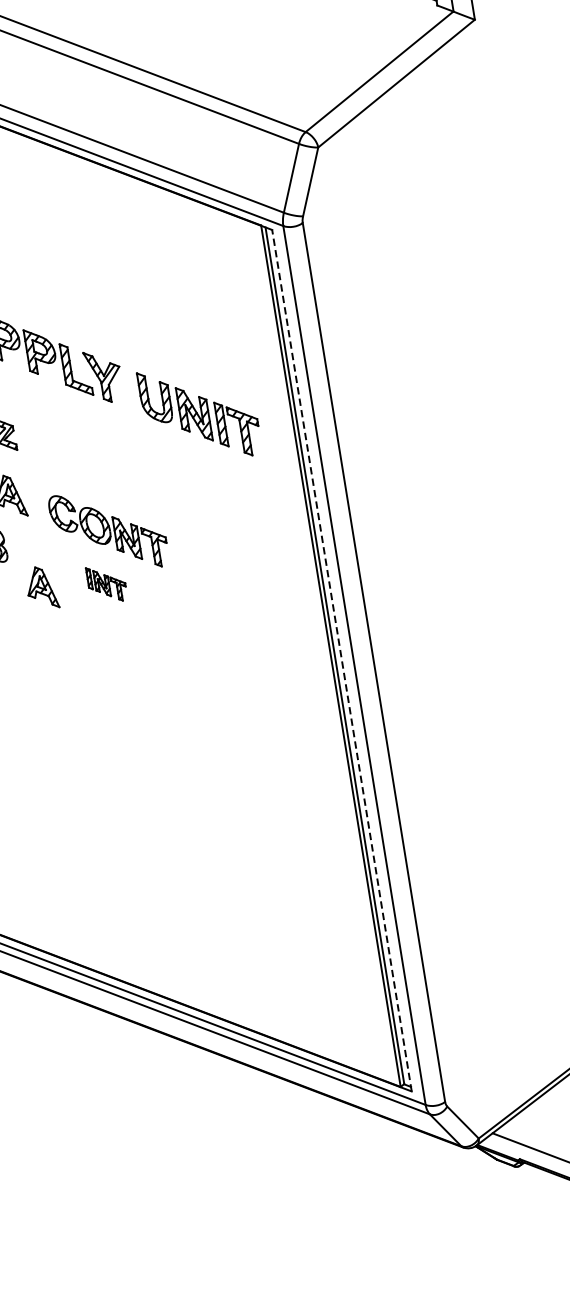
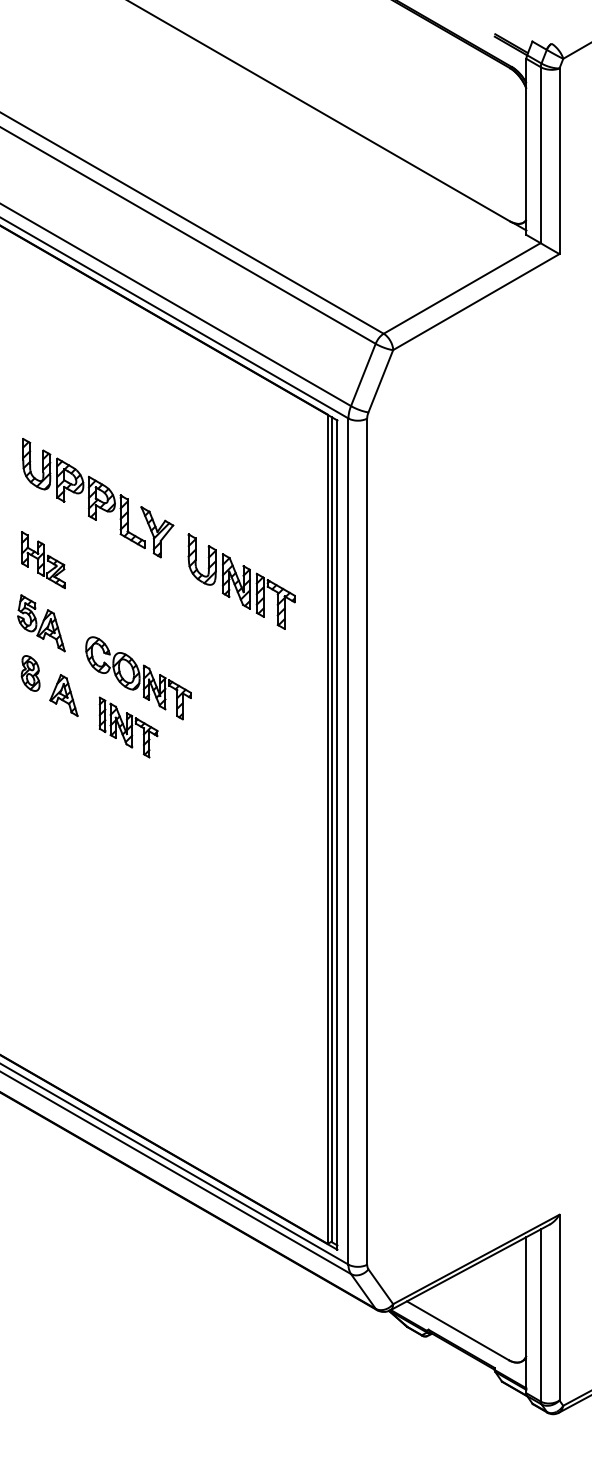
part: (106, 584) -> (128, 727), size x1.67
part: (41, 588) -> (63, 695), moved
line: (342, 661) -> (337, 835), dashed -> solid

